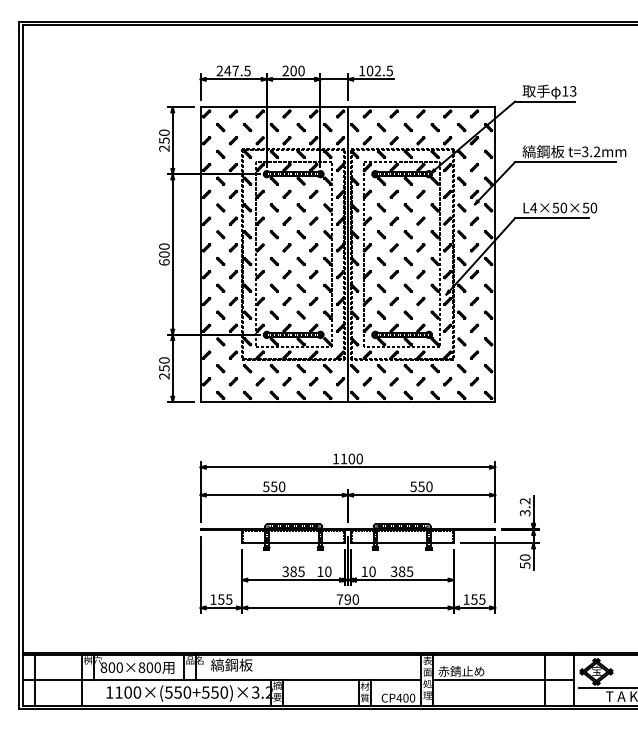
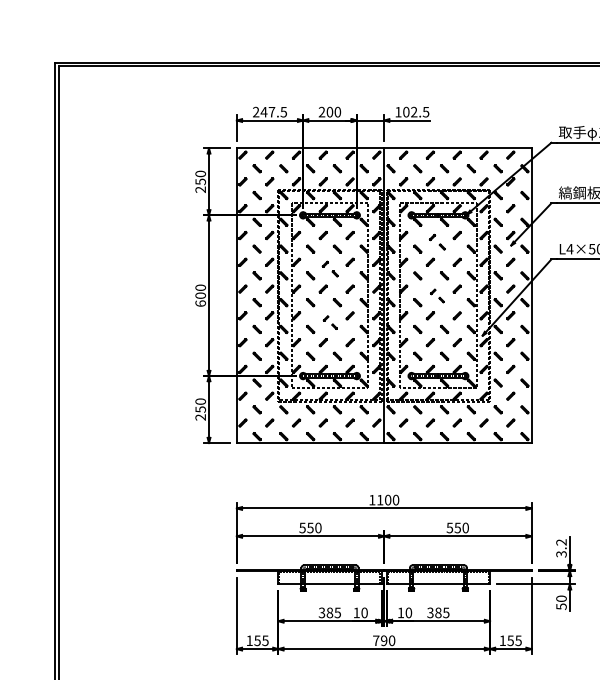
part: (400, 200) -> (436, 241), size x0.7
part: (293, 227) -> (329, 268), size x0.7
part: (400, 254) -> (436, 295), size x0.6
part: (293, 281) -> (329, 322), size x0.6

